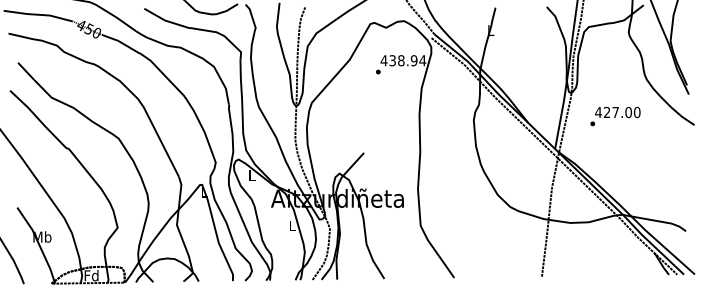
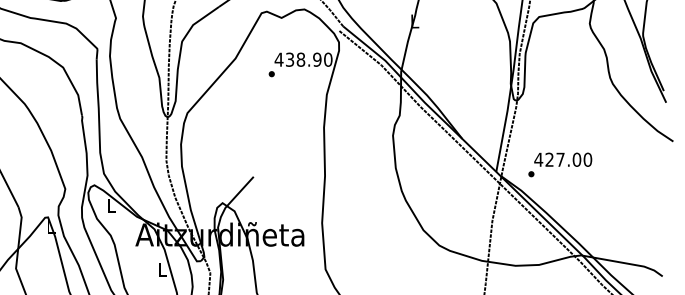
text: (422, 60) -> (327, 59), 438.94 -> 438.90
text: (615, 116) -> (560, 164), moved

